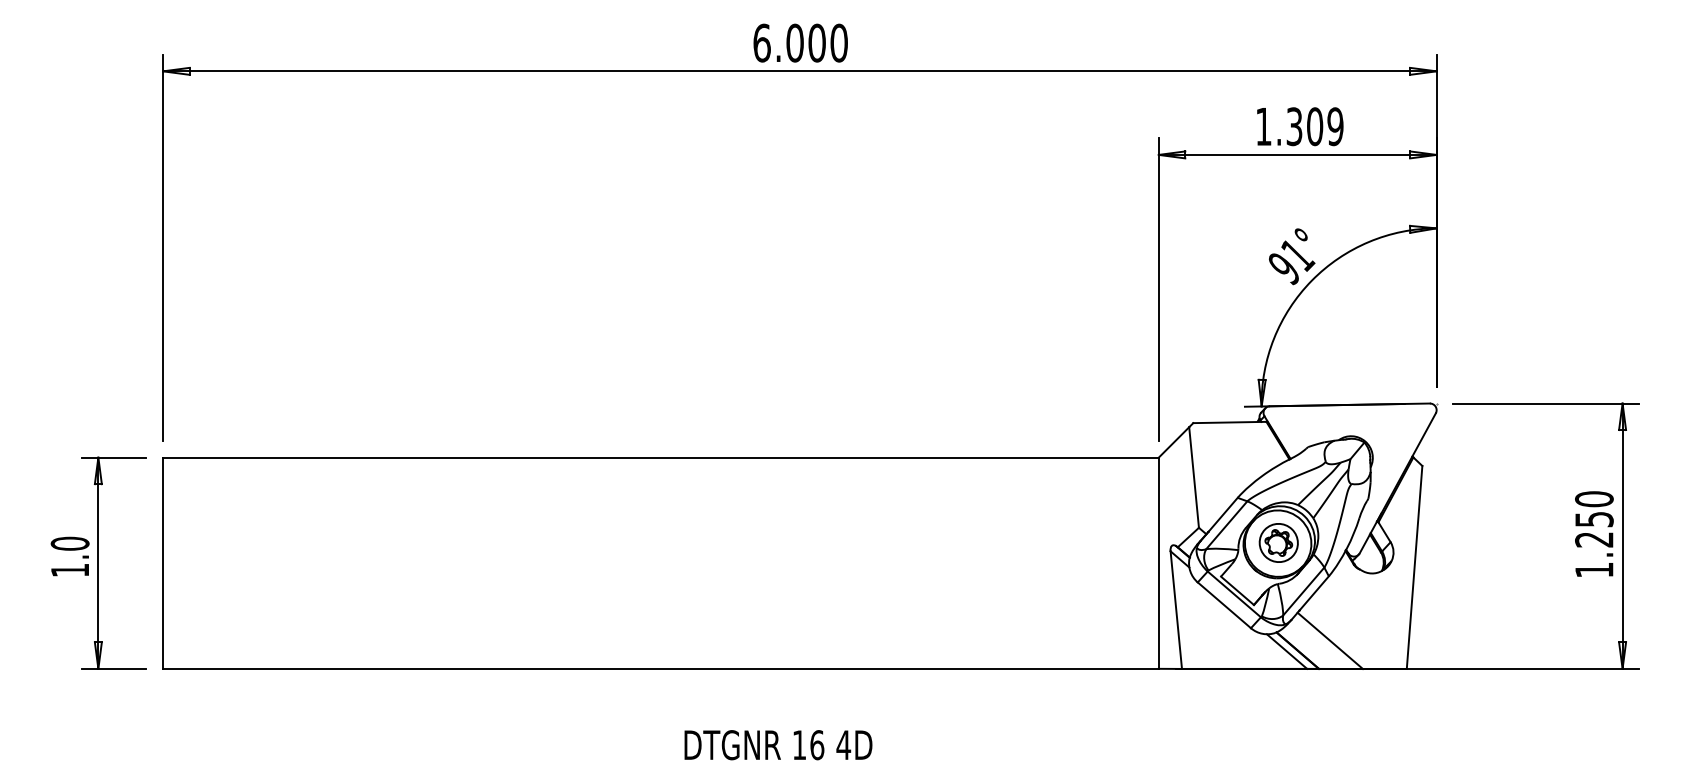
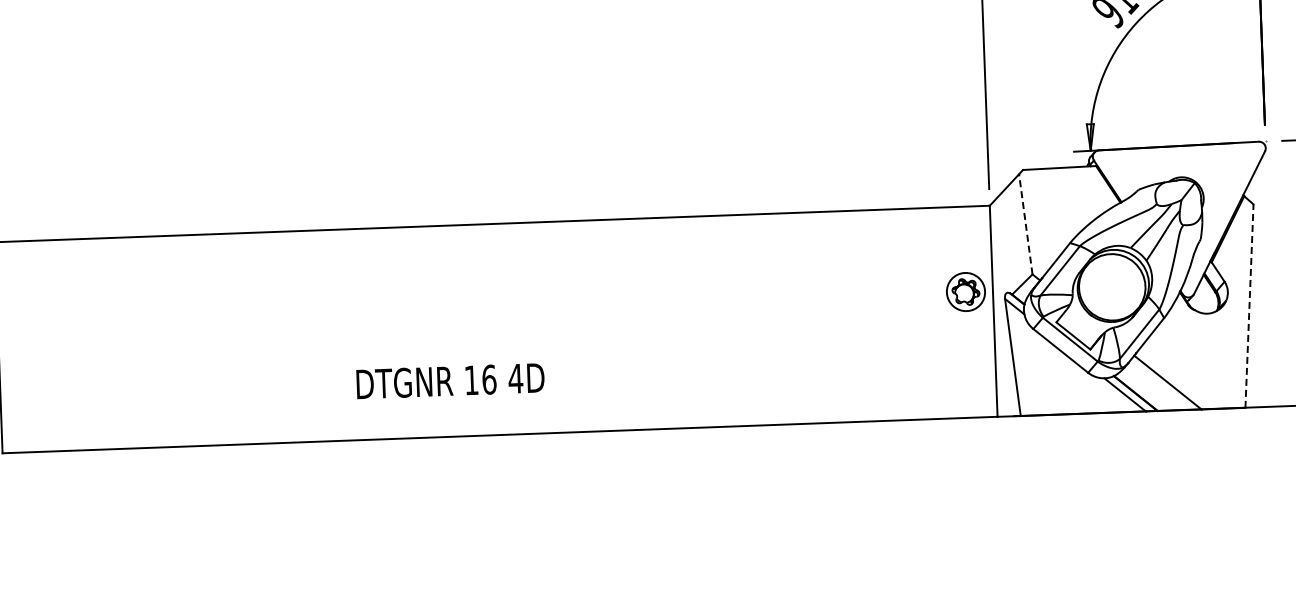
line: (1194, 477) -> (1026, 224), solid -> dashed
part: (1278, 542) -> (965, 291), moved
line: (1414, 567) -> (1249, 306), solid -> dashed
text: (778, 745) -> (450, 381), moved

